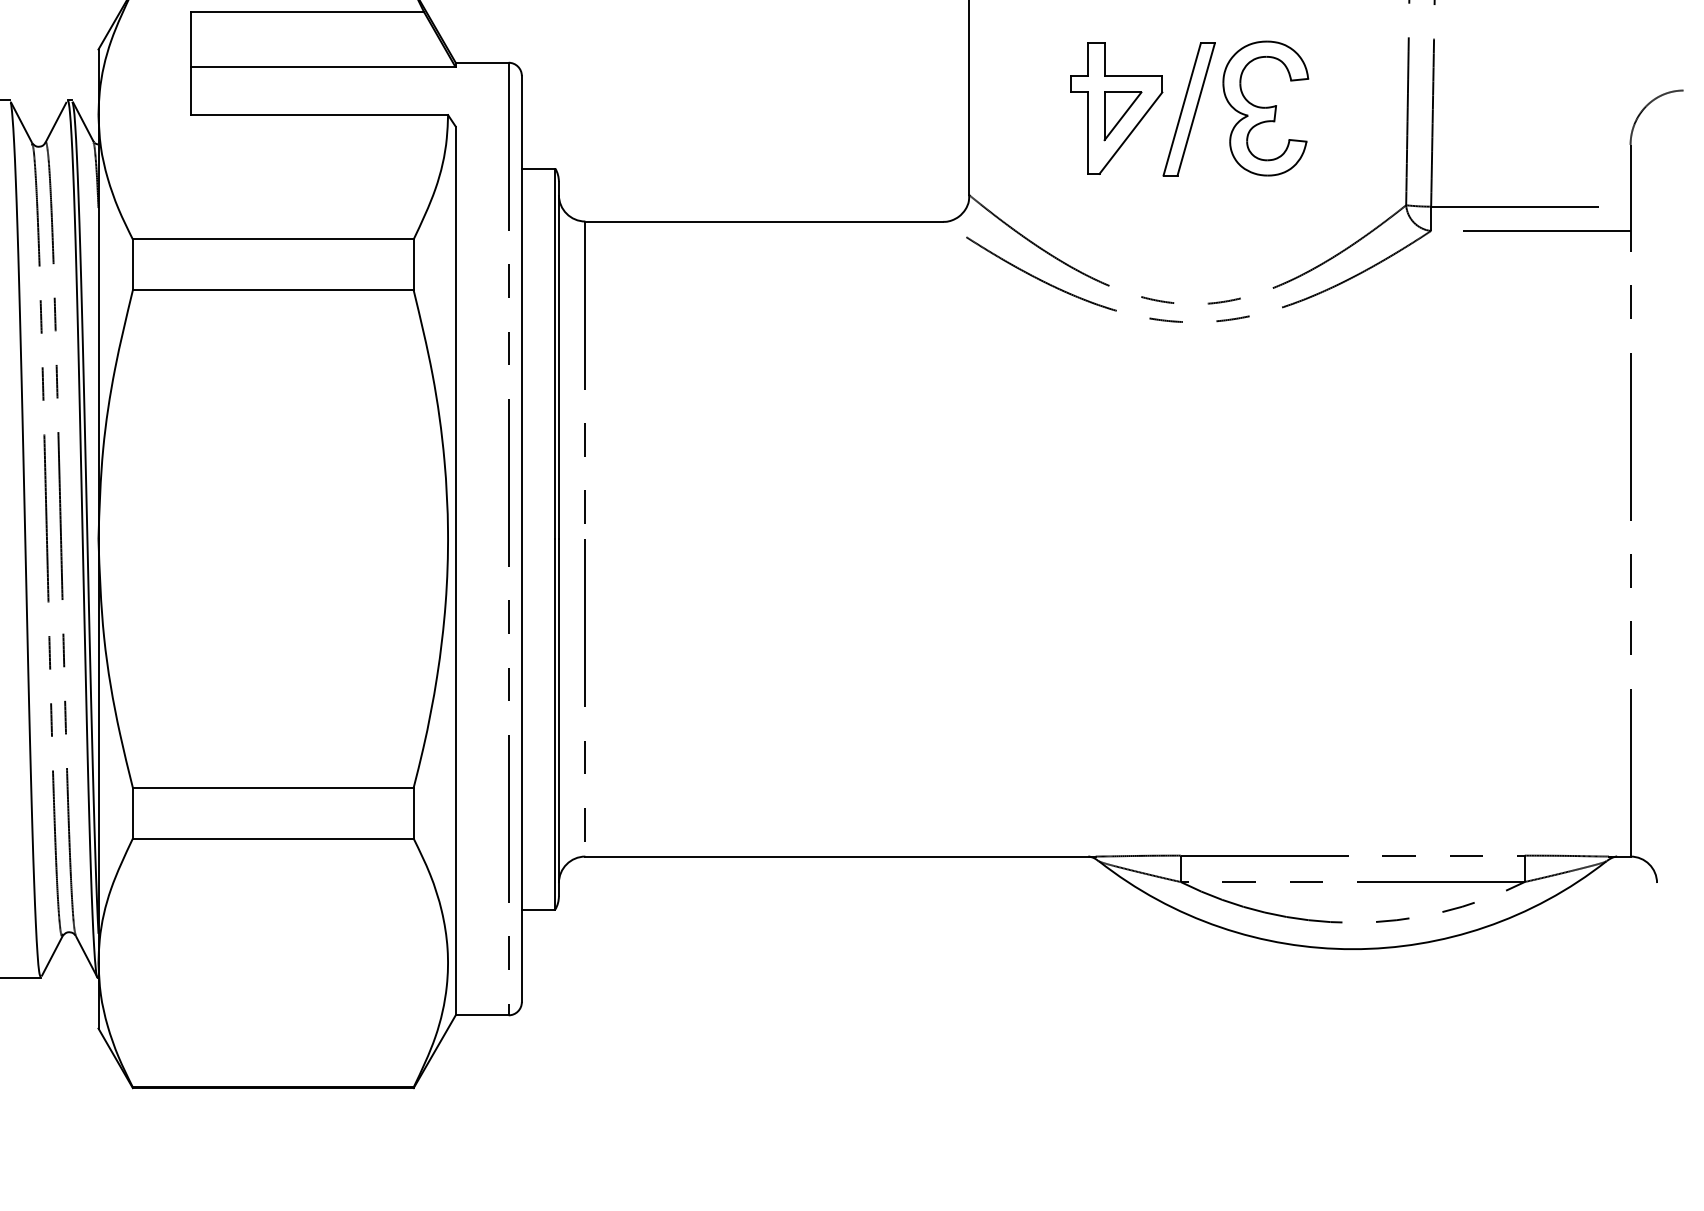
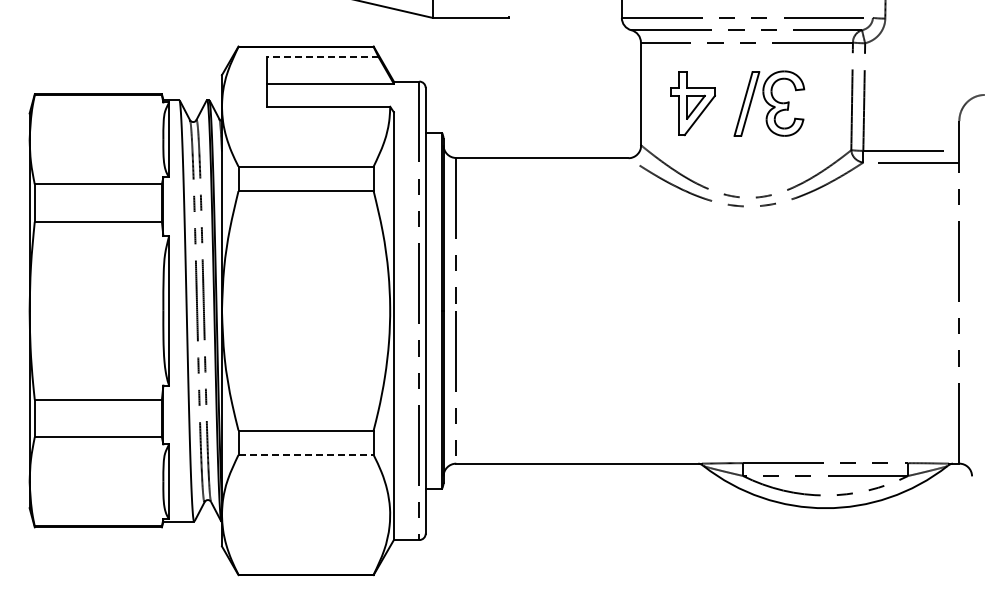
line: (307, 12) -> (322, 57), solid -> dashed
part: (1115, 108) -> (692, 103), moved
line: (274, 839) -> (306, 455), solid -> dashed

